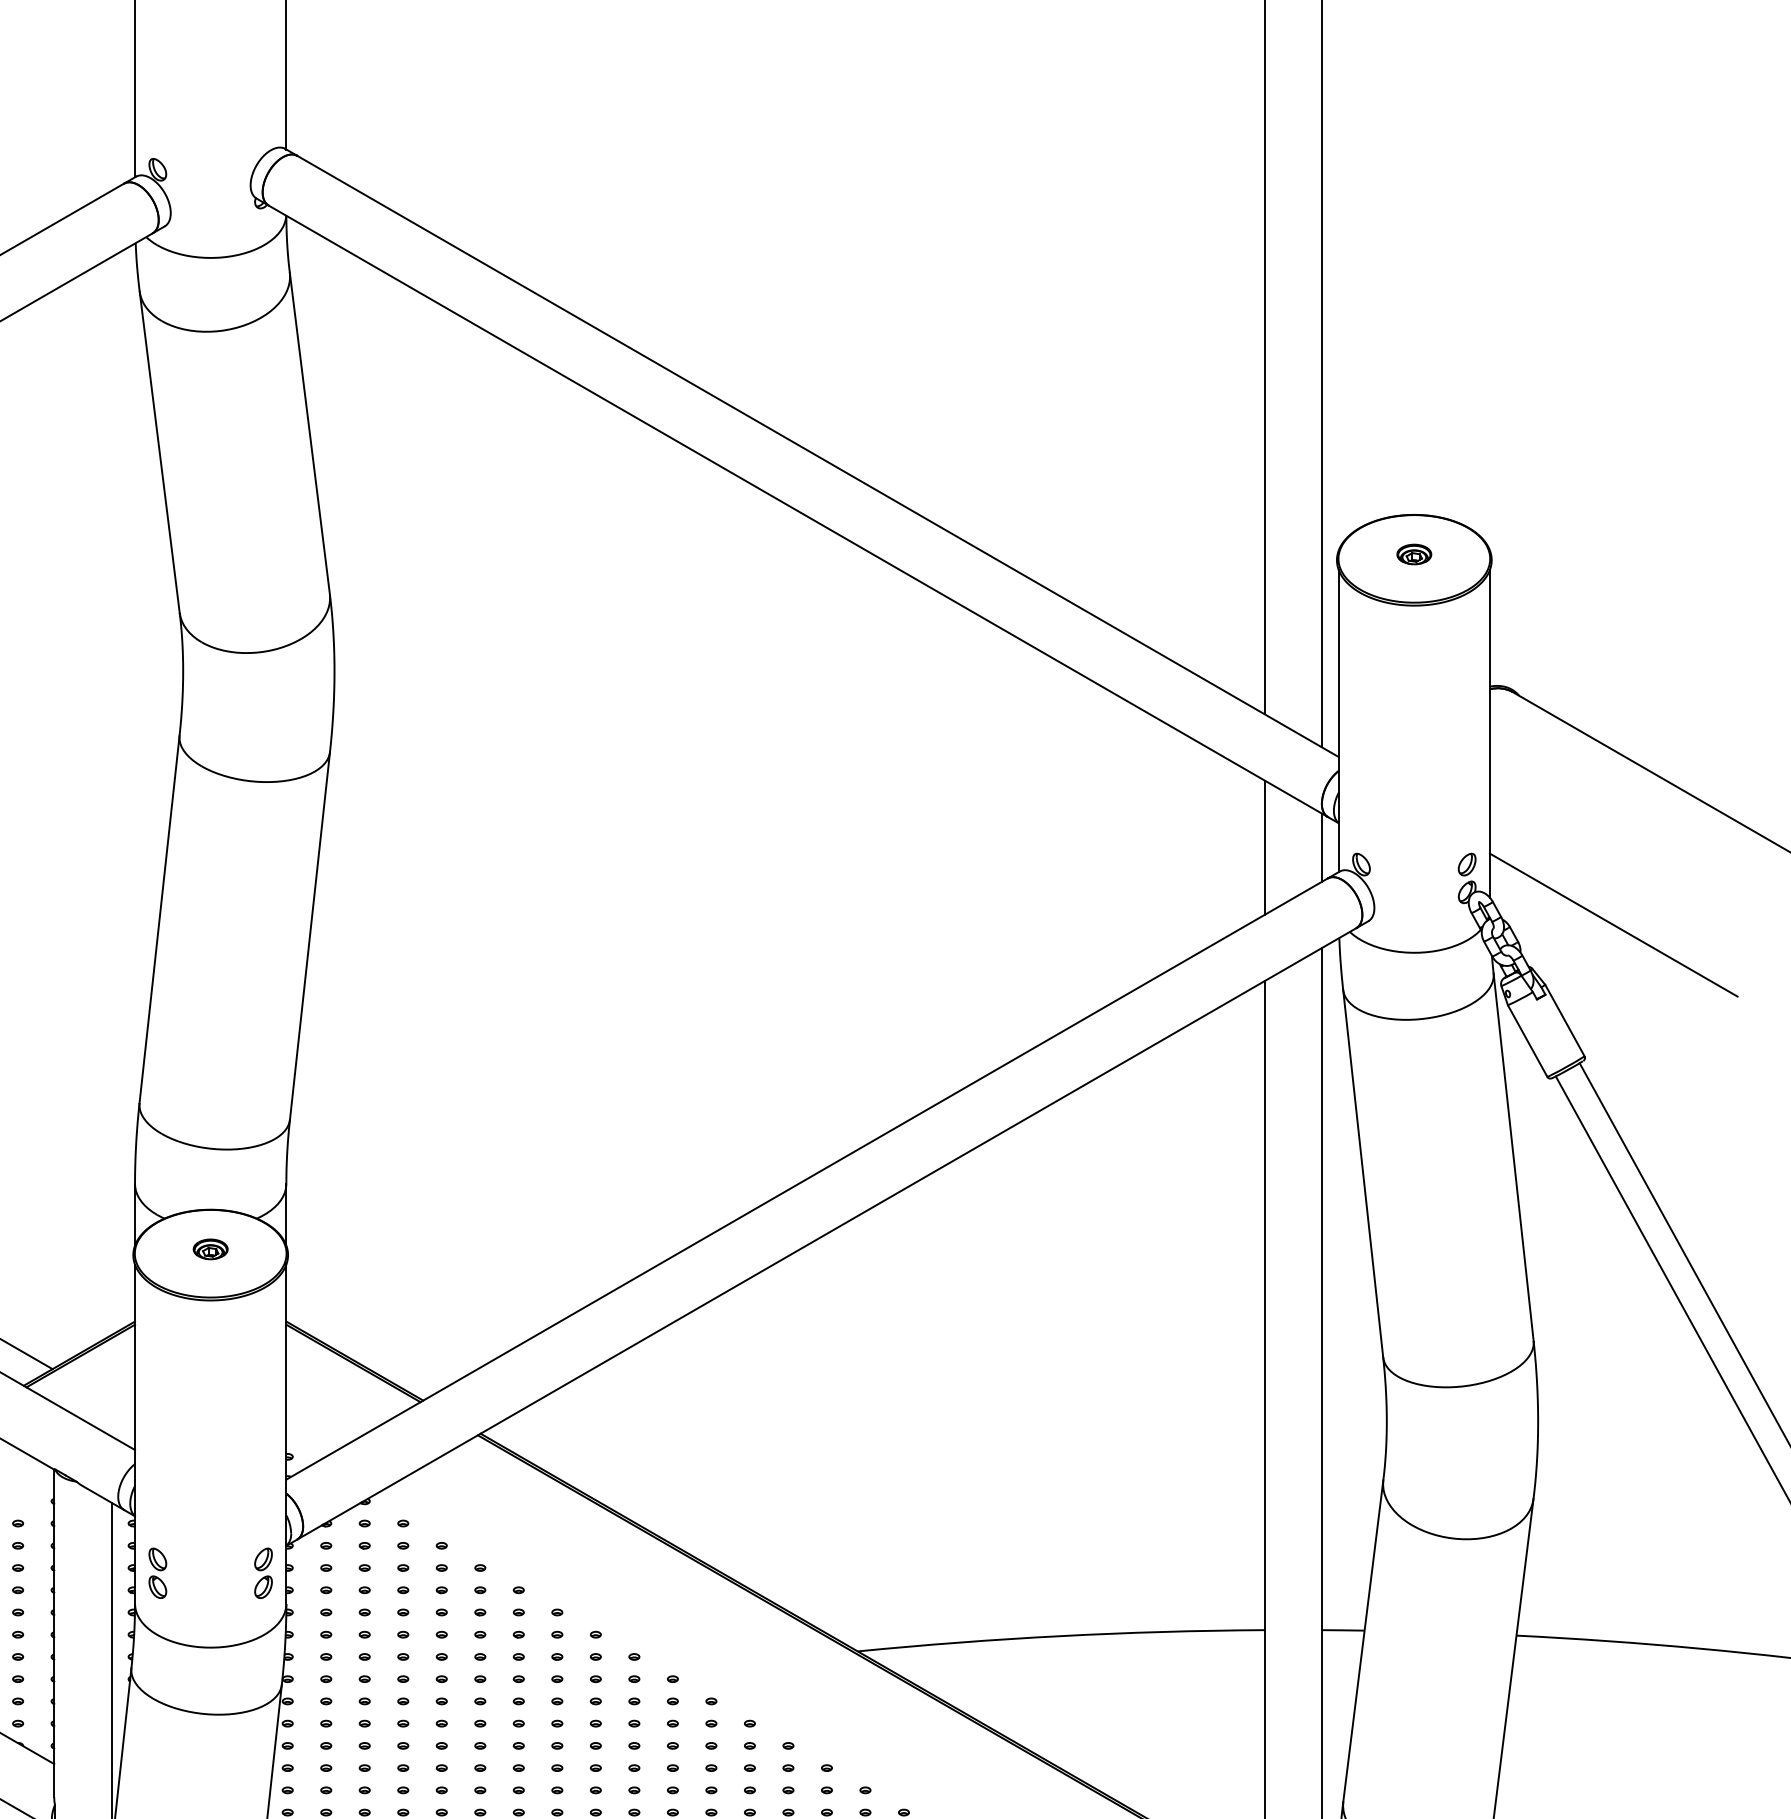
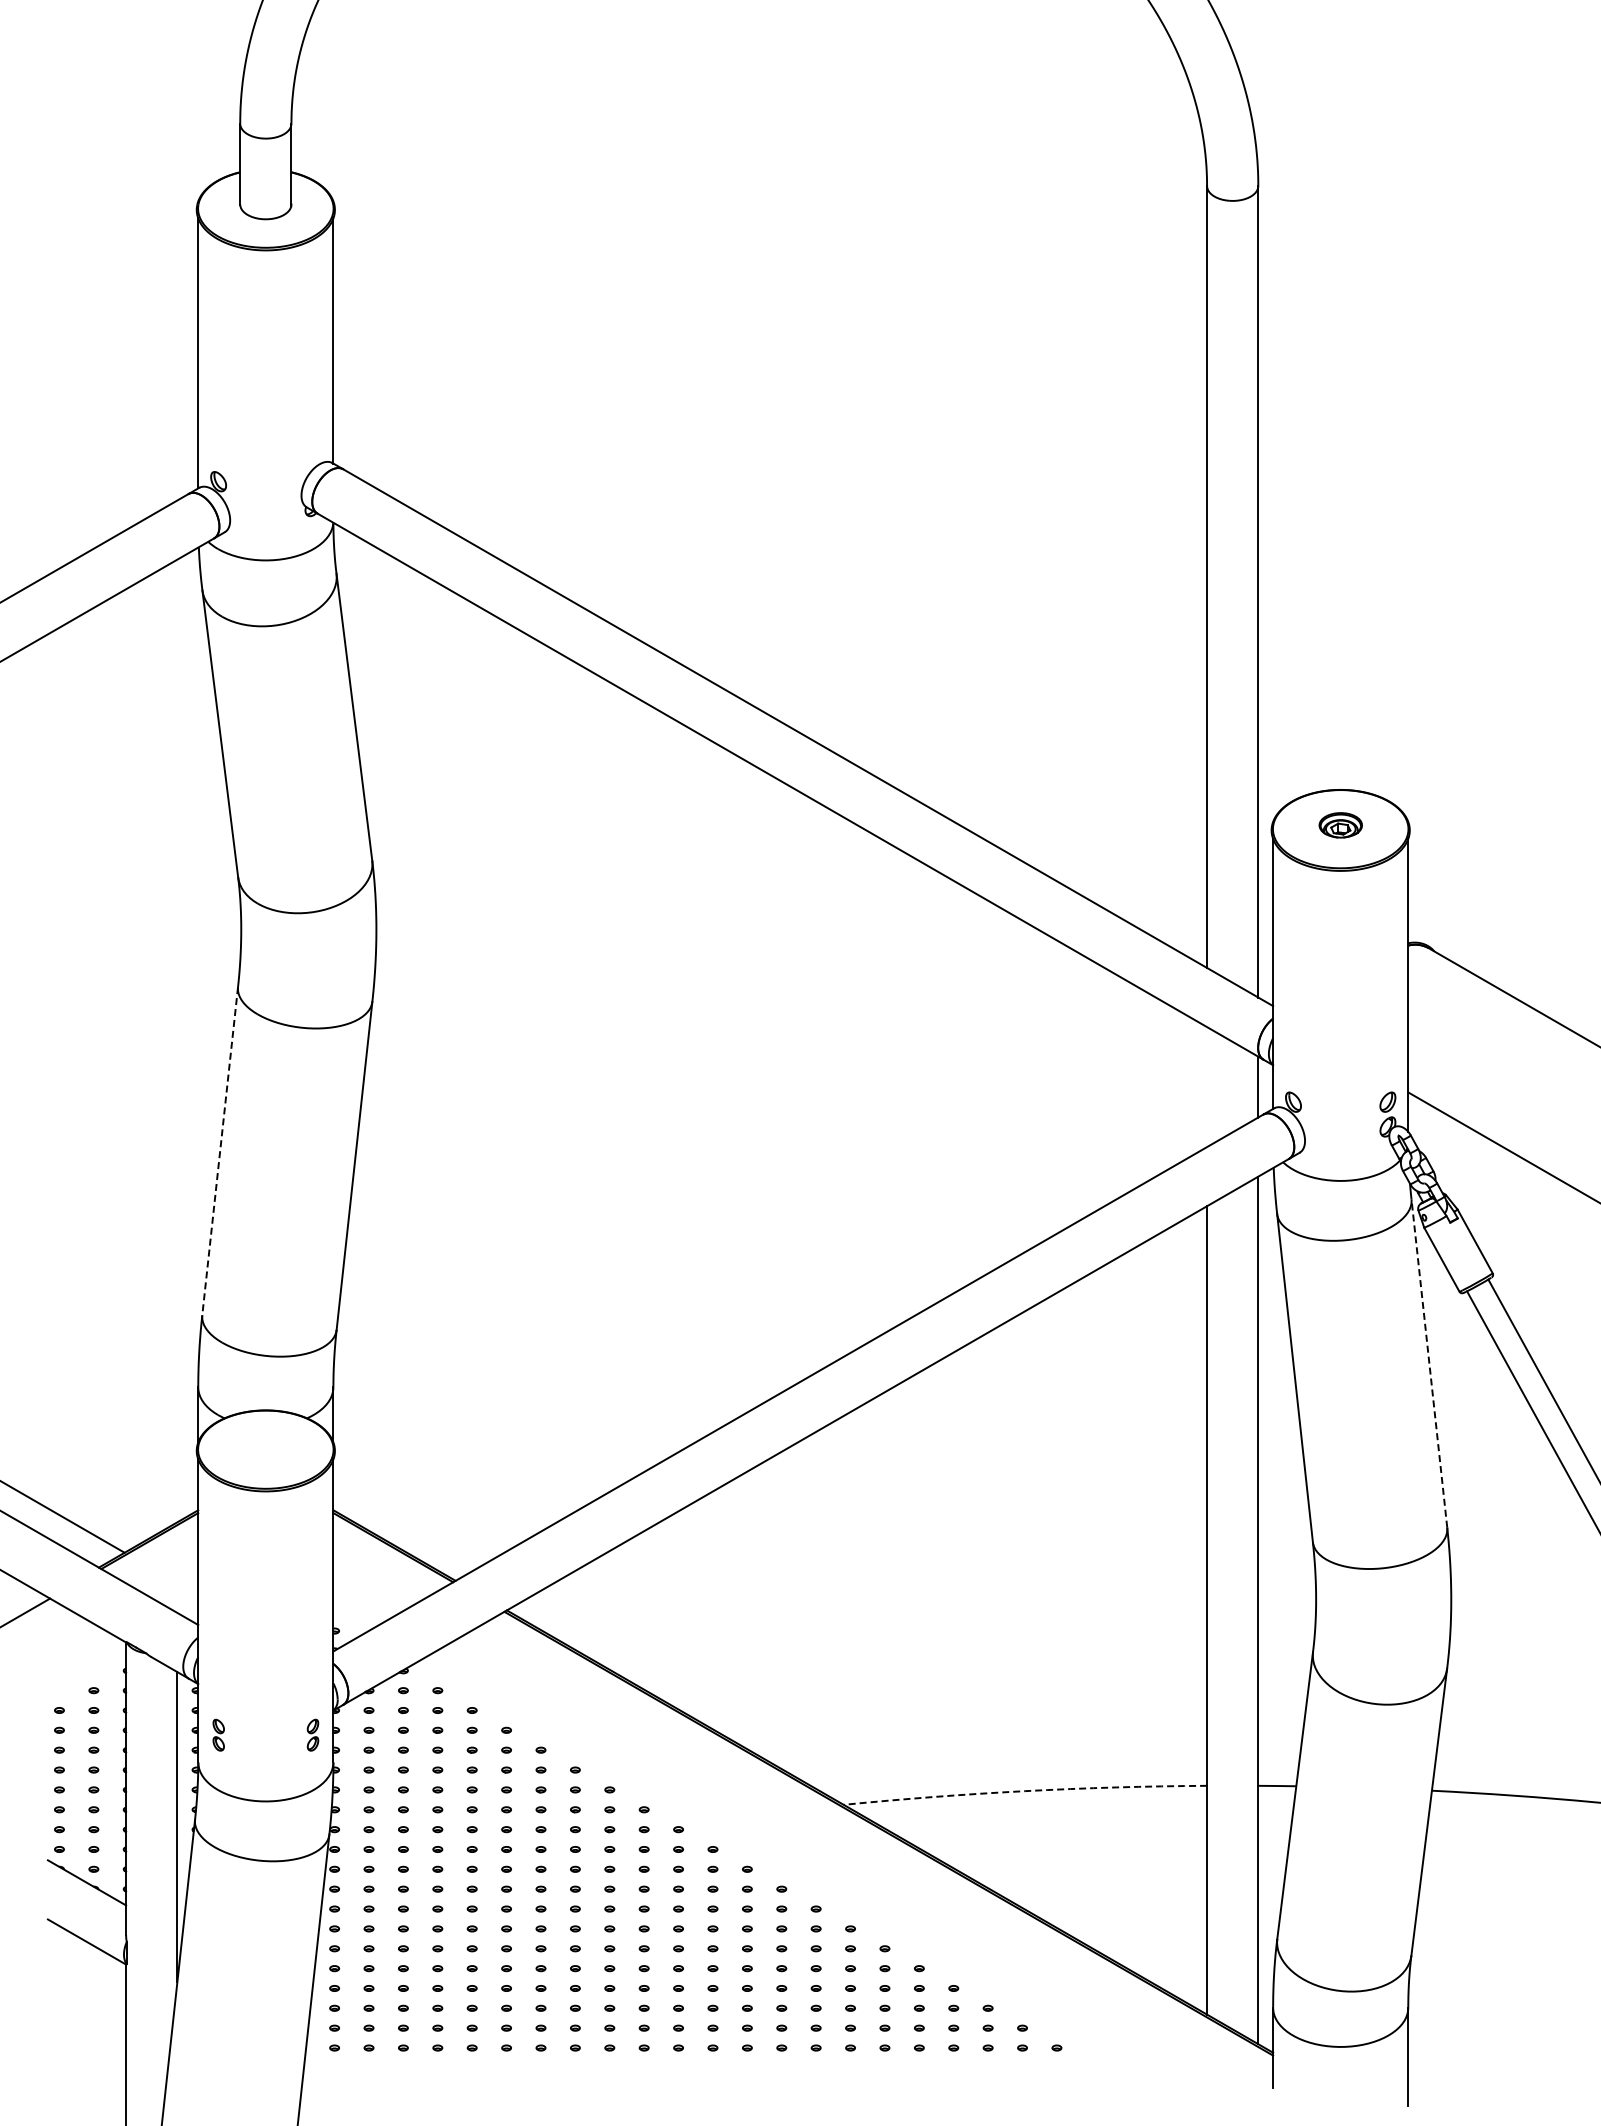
part: (1414, 553) -> (1340, 824), size x1.4
line: (1265, 848) -> (1207, 1087), removed
line: (159, 919) -> (220, 1151), solid -> dashed
line: (1513, 1157) -> (1429, 1363), solid -> dashed
part: (210, 1249) -> (265, 1445), removed
part: (157, 1573) -> (218, 1735), size x0.7
part: (262, 1573) -> (312, 1735), size x0.7
arc: (1061, 1636) -> (1025, 1791), solid -> dashed

